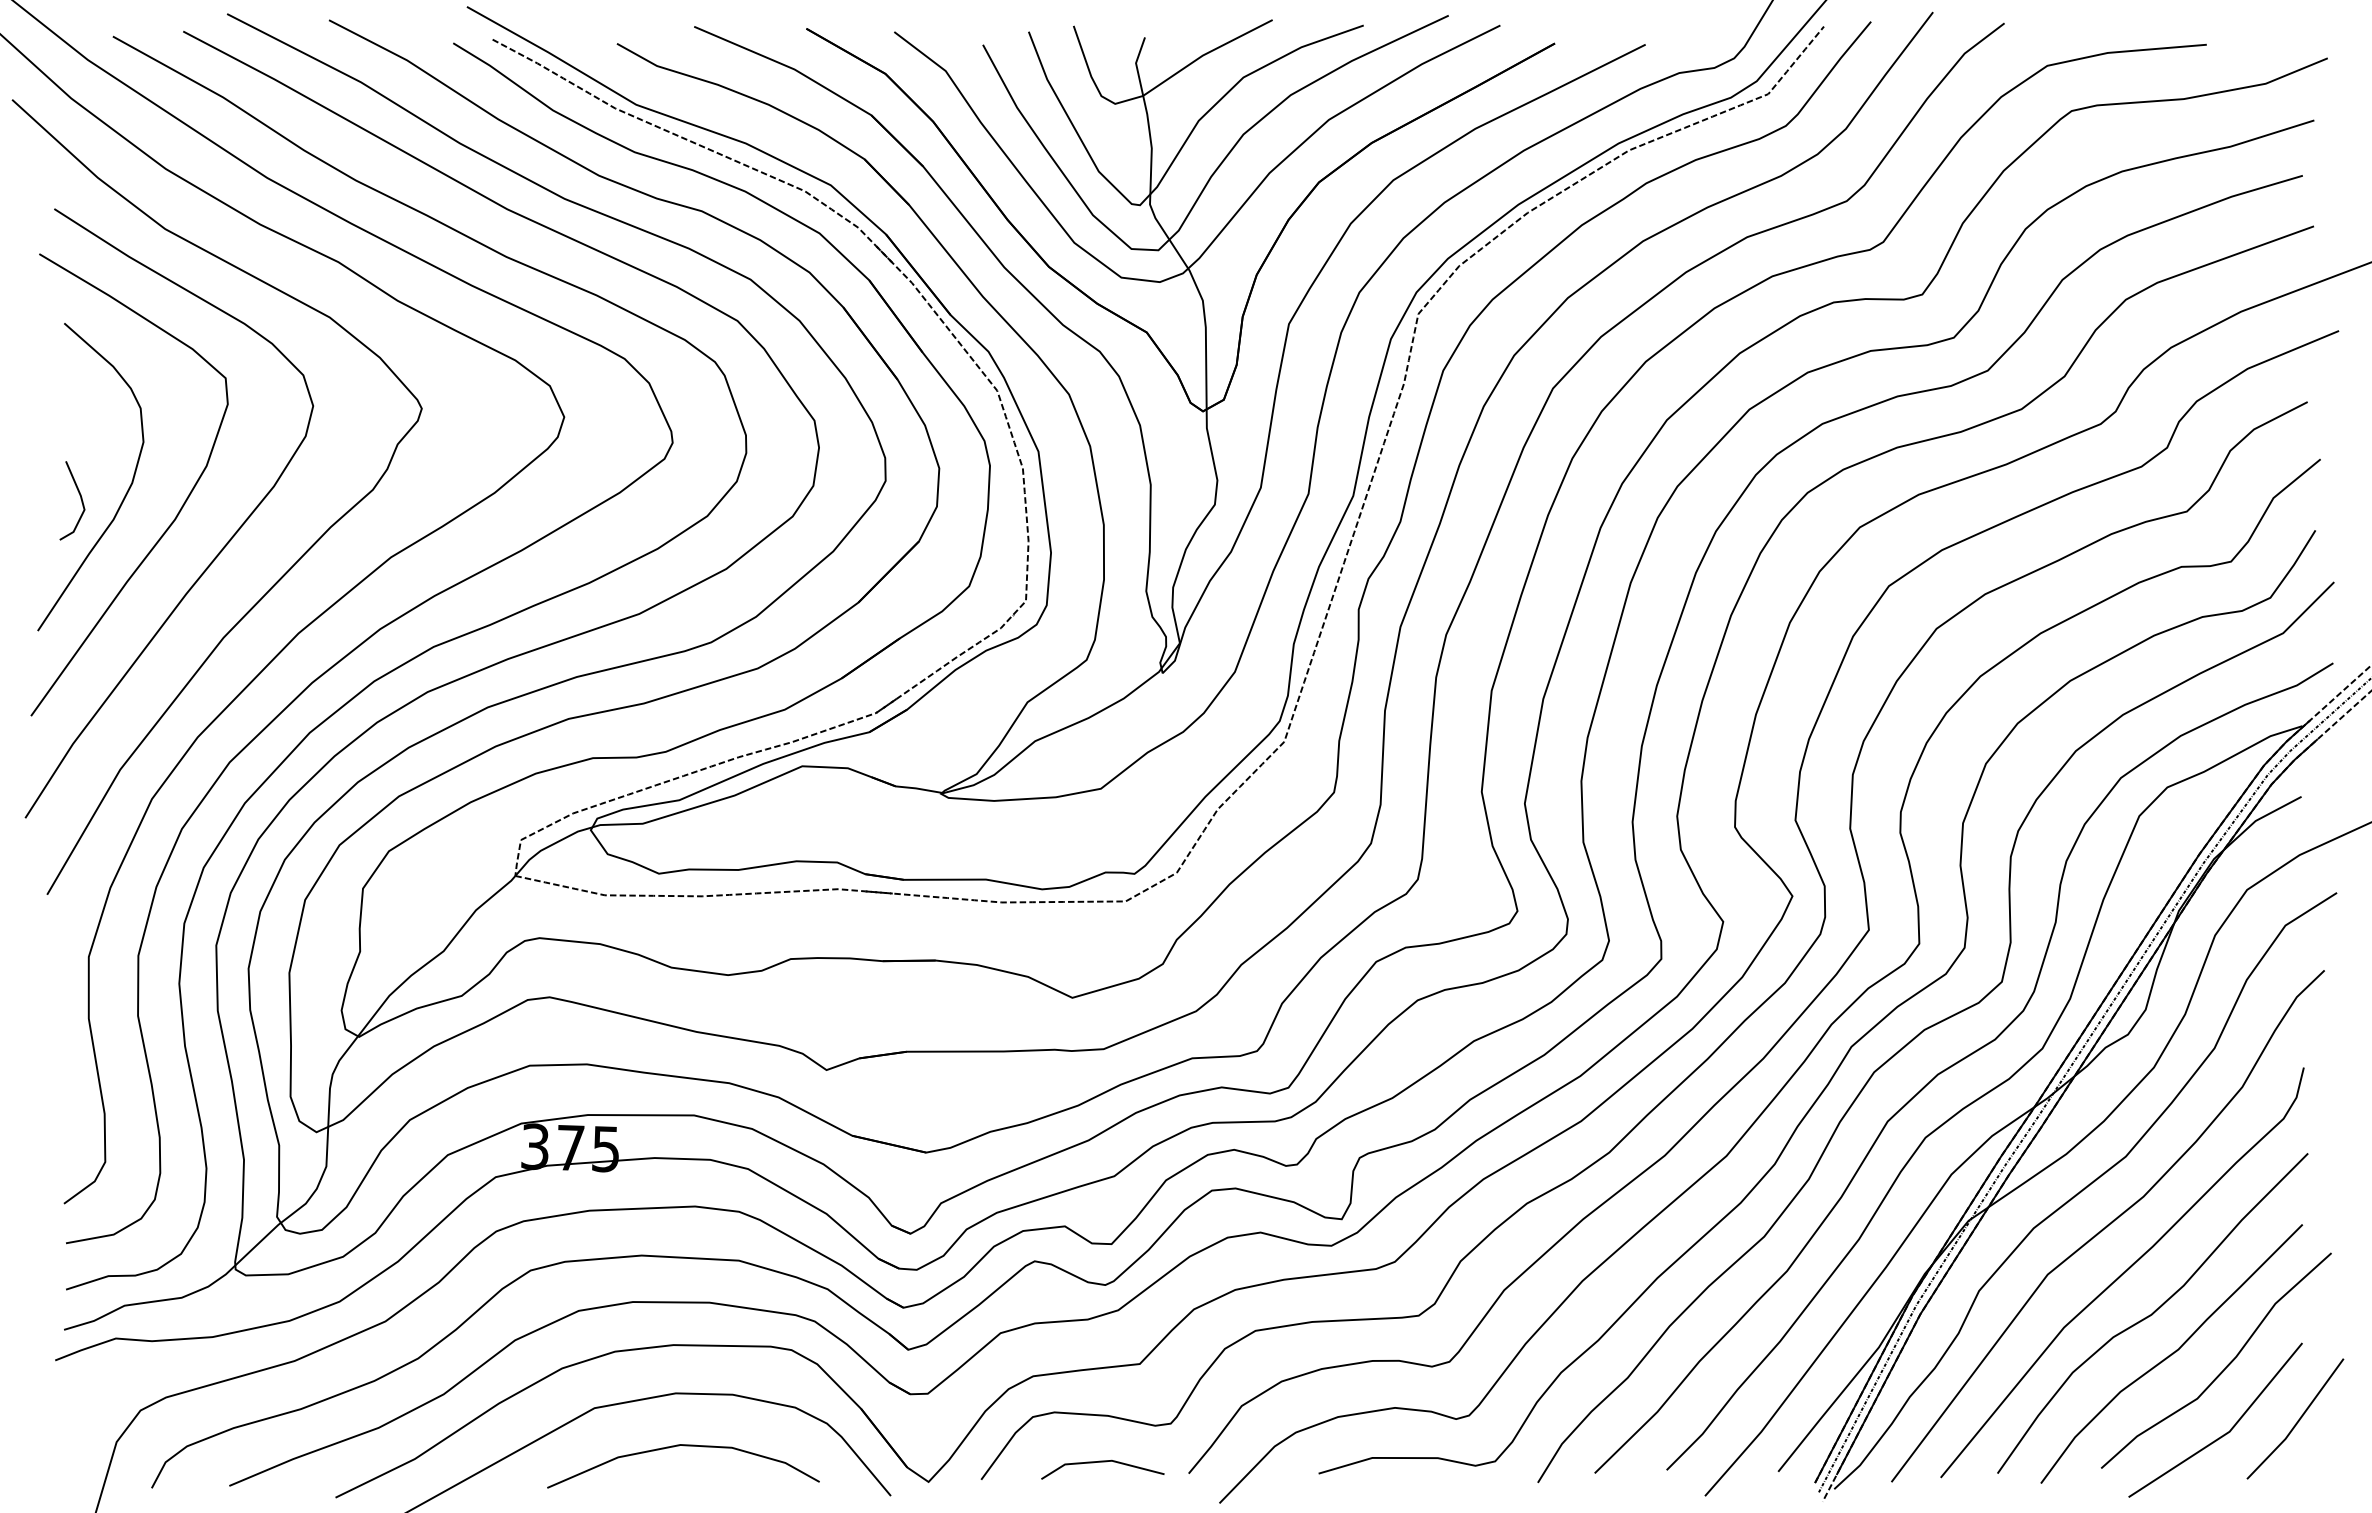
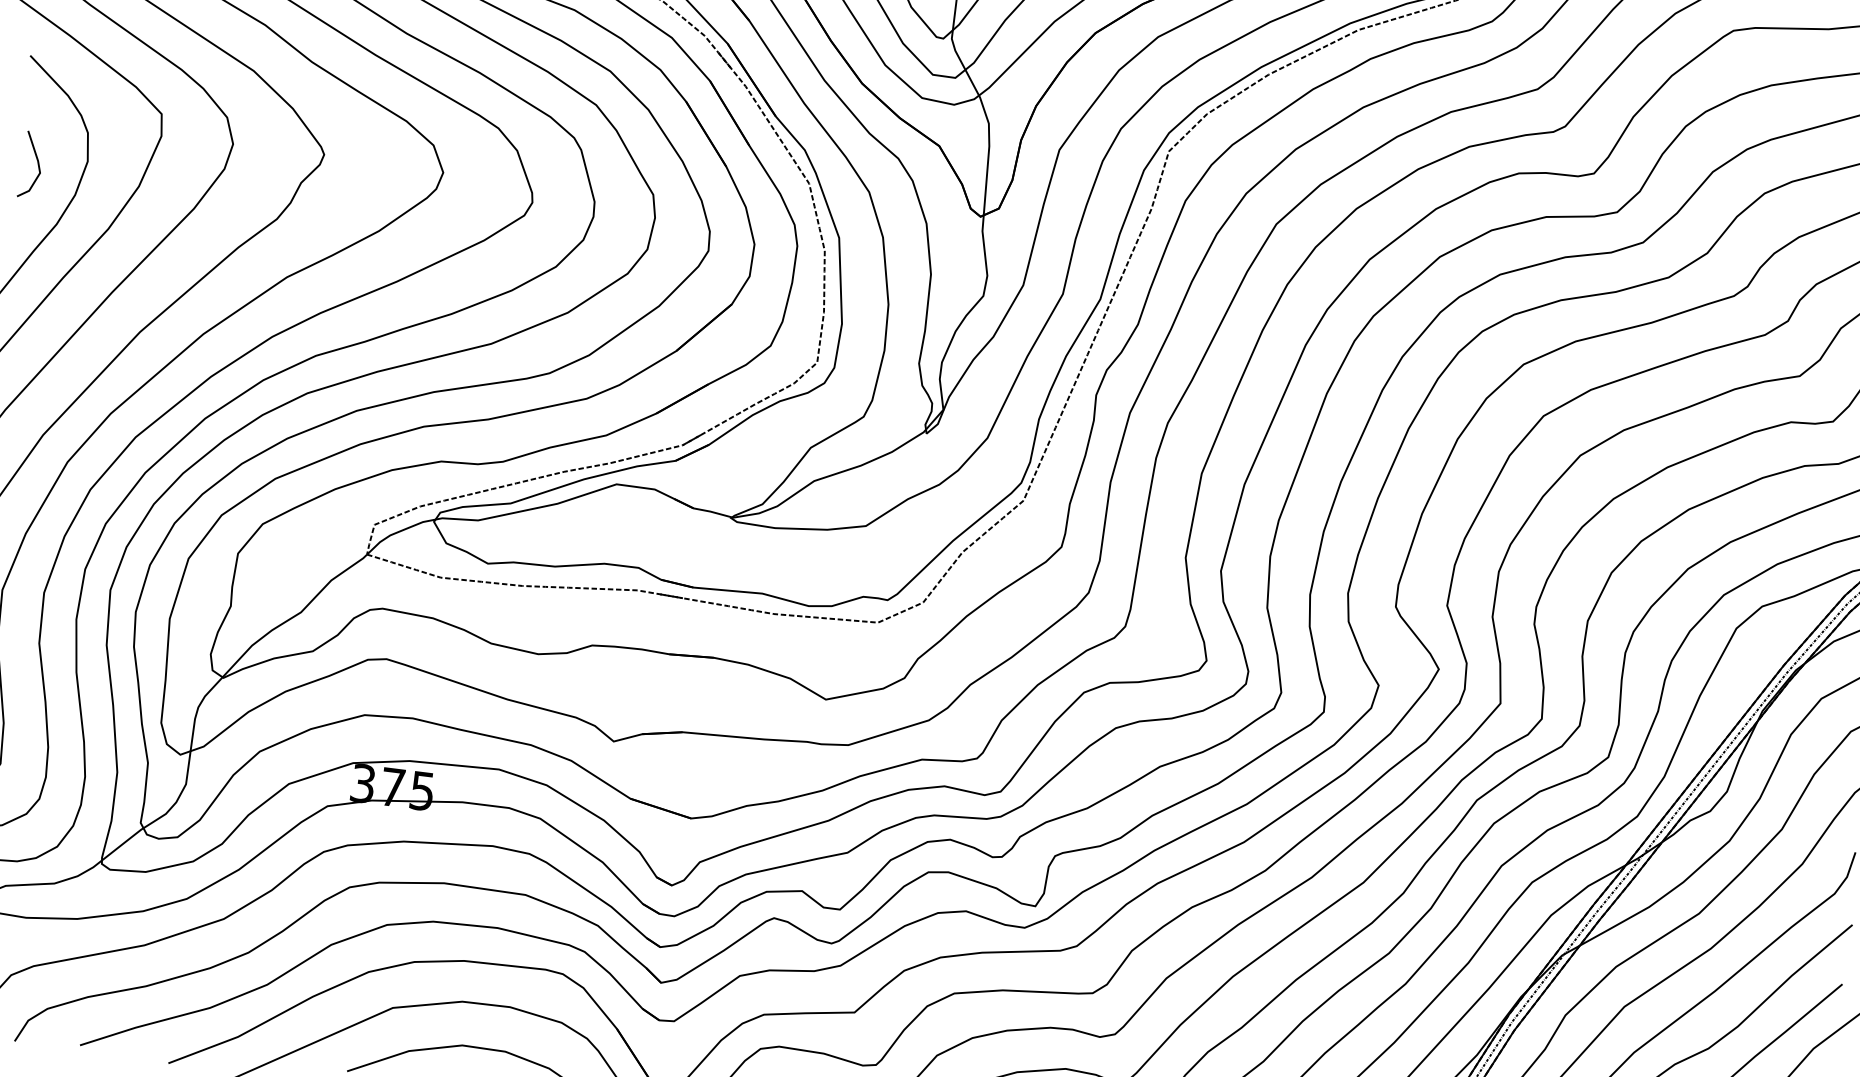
part: (80, 499) -> (37, 164), moved

